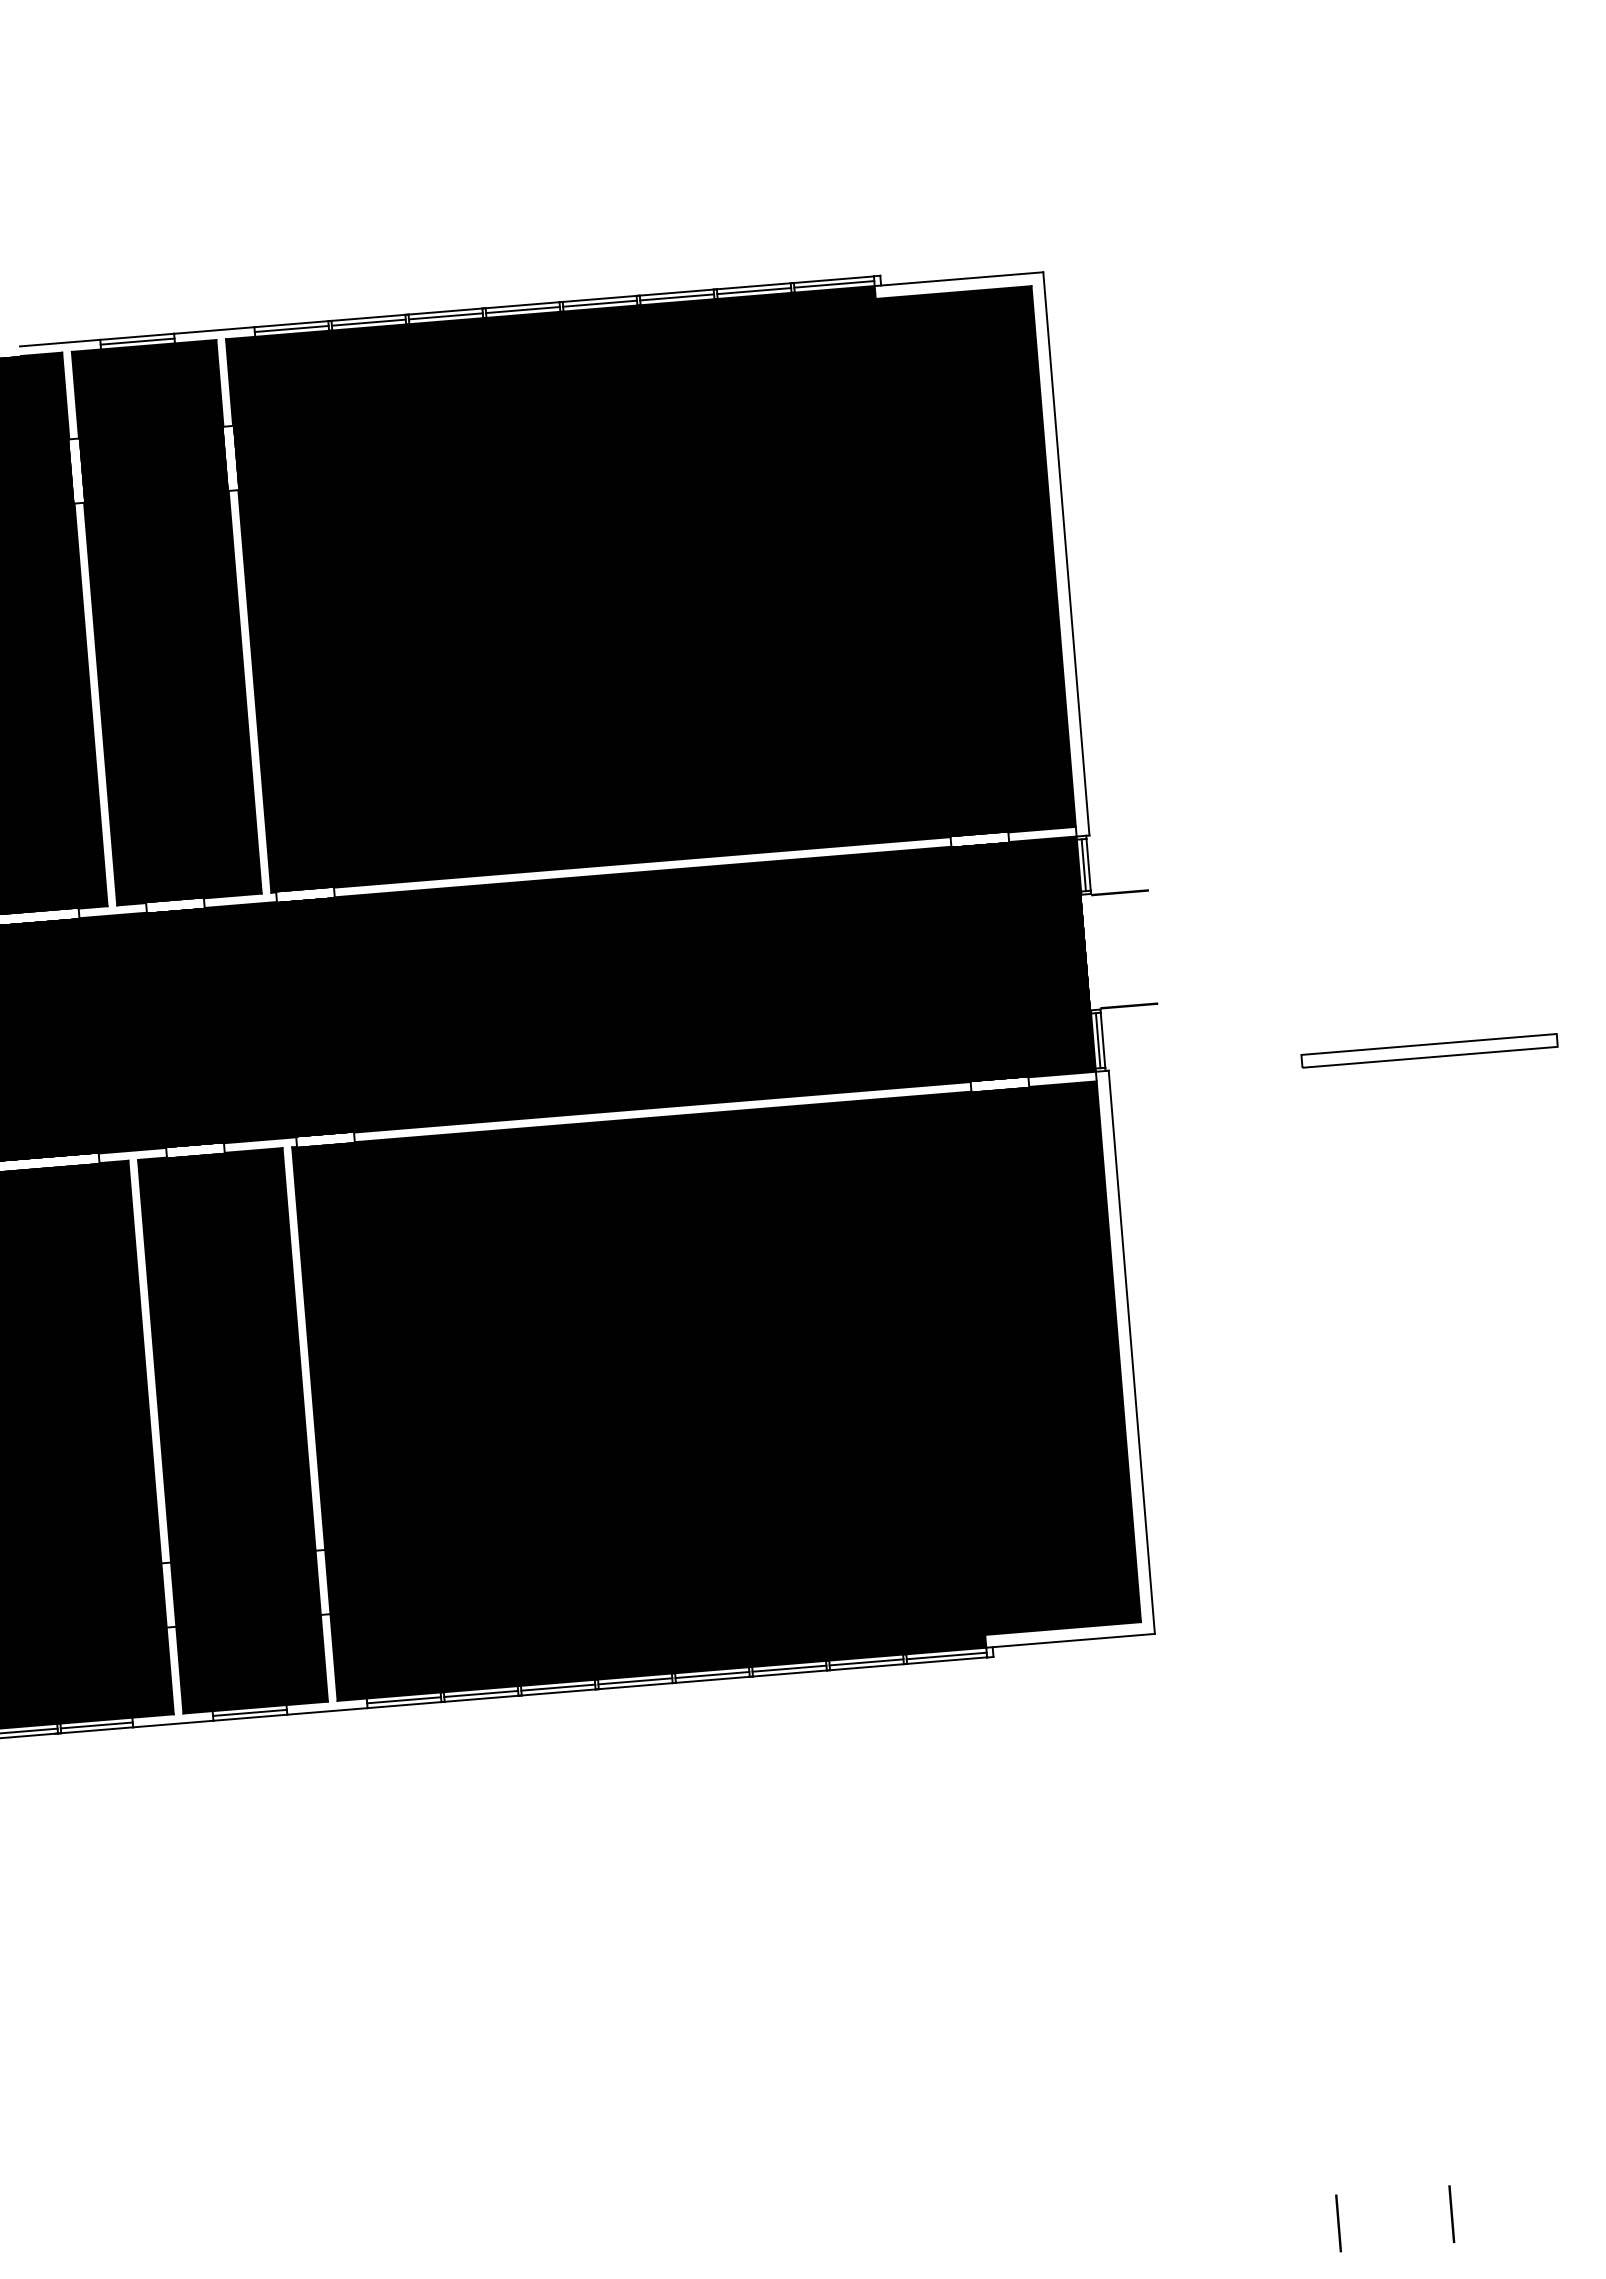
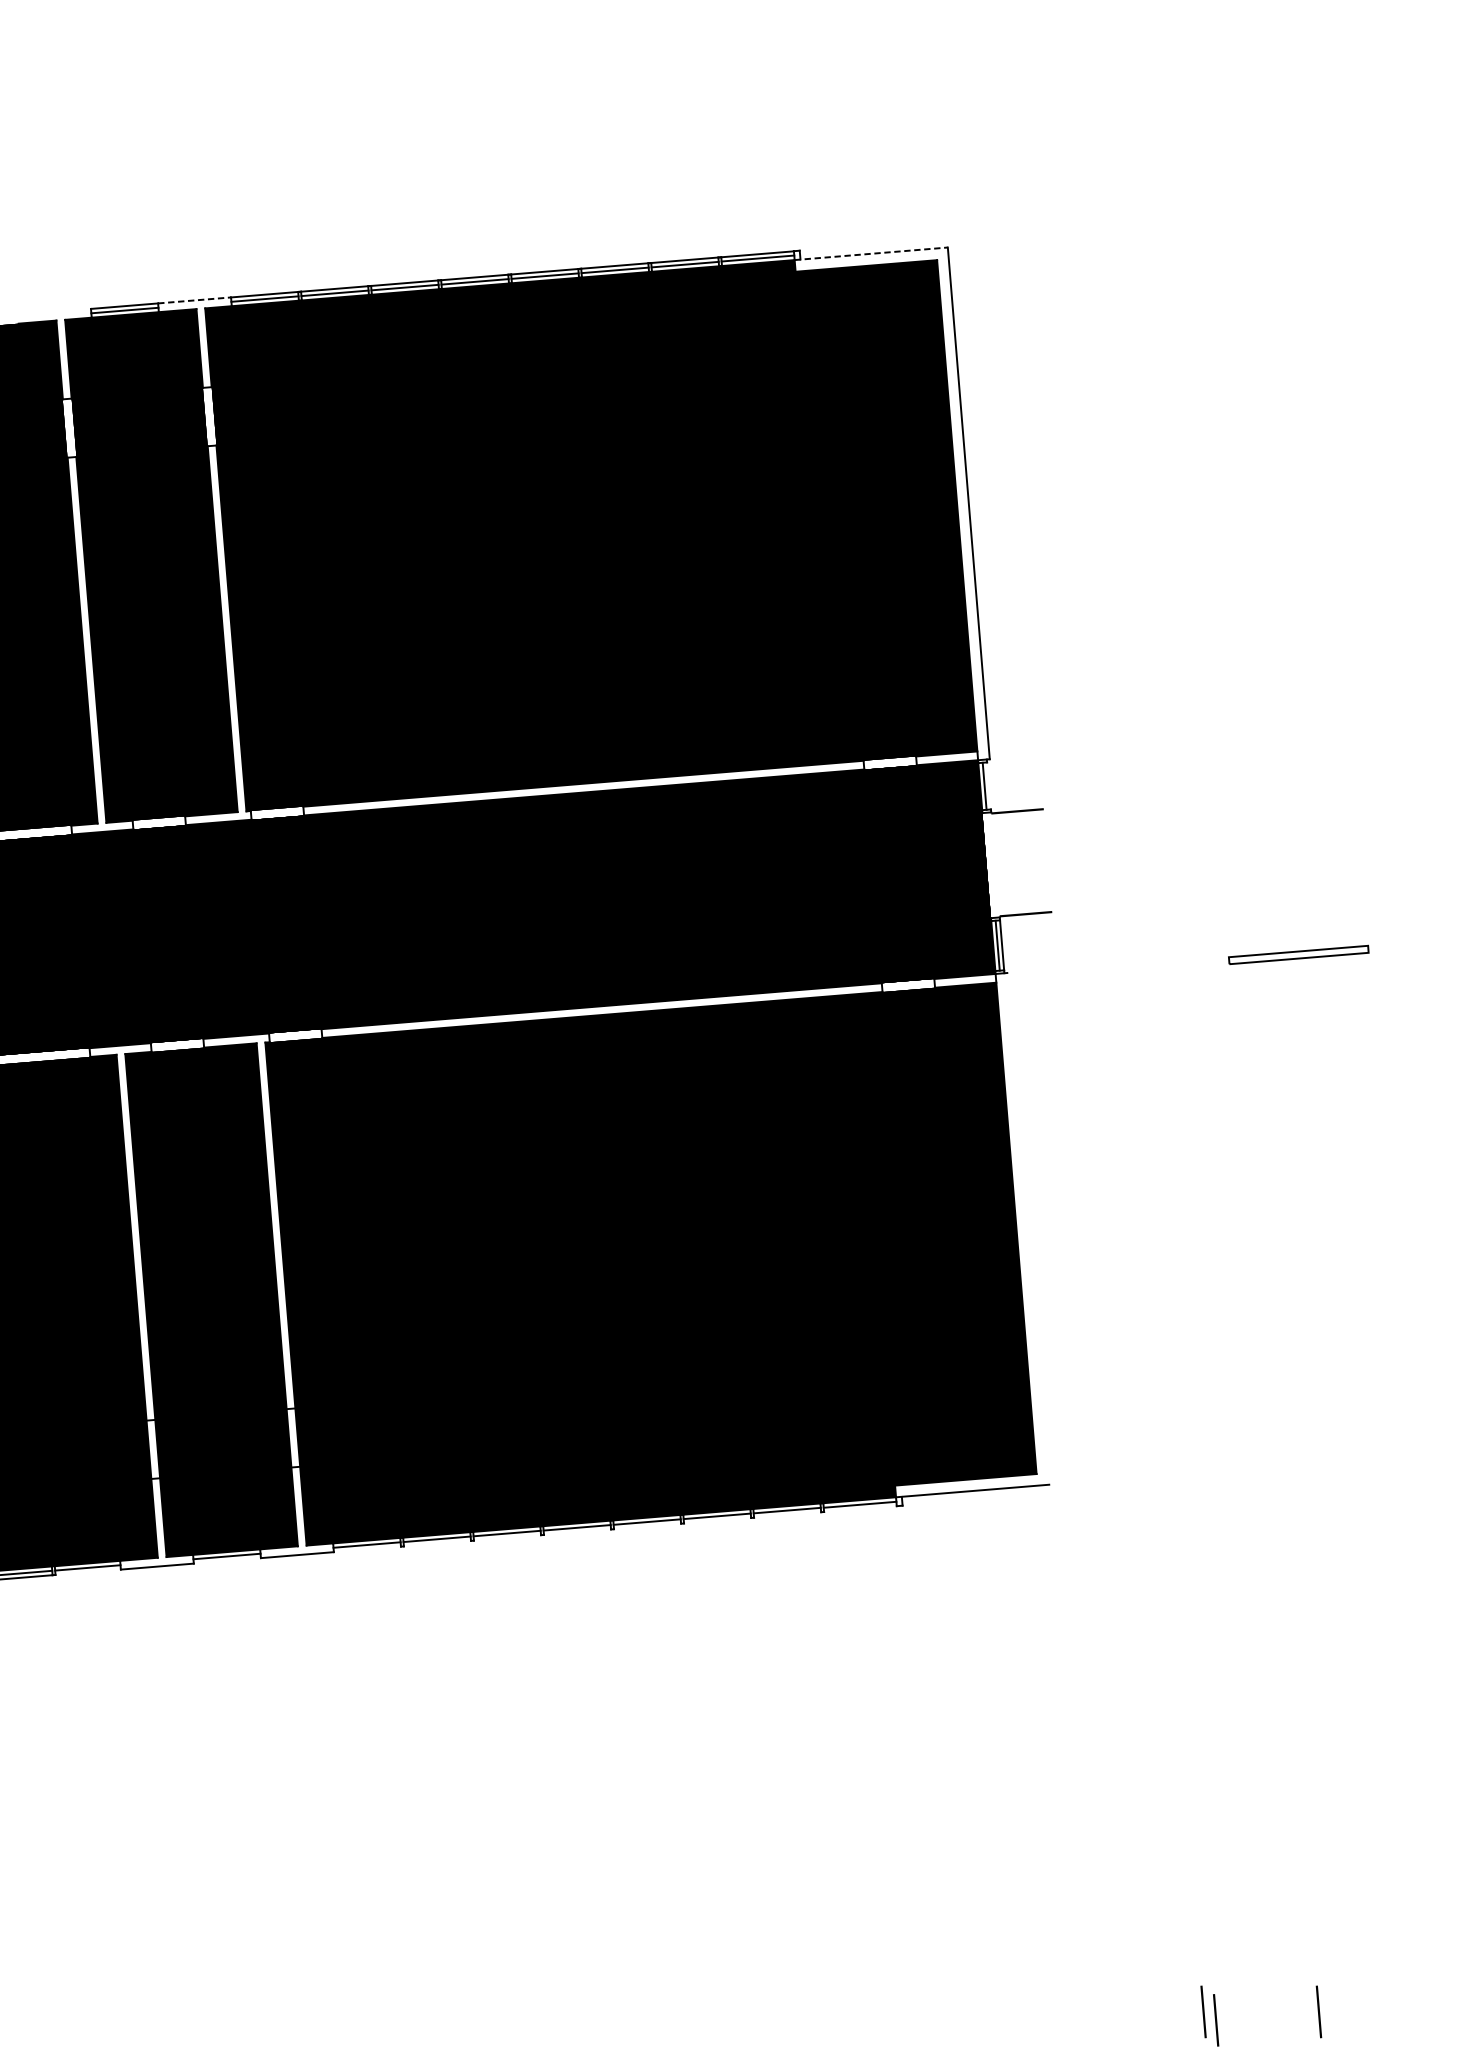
line: (959, 279) -> (871, 254), solid -> dashed
line: (214, 330) -> (194, 300), solid -> dashed
line: (60, 342) -> (54, 311), removed
line: (1088, 864) -> (988, 785), removed
part: (1429, 1050) -> (1298, 954), size x0.6
line: (1131, 1351) -> (1027, 1228), removed
line: (677, 1682) -> (615, 1528), removed
line: (250, 1717) -> (227, 1560), removed
line: (93, 1730) -> (84, 1572), removed
line: (1324, 2214) -> (1203, 2012), added

